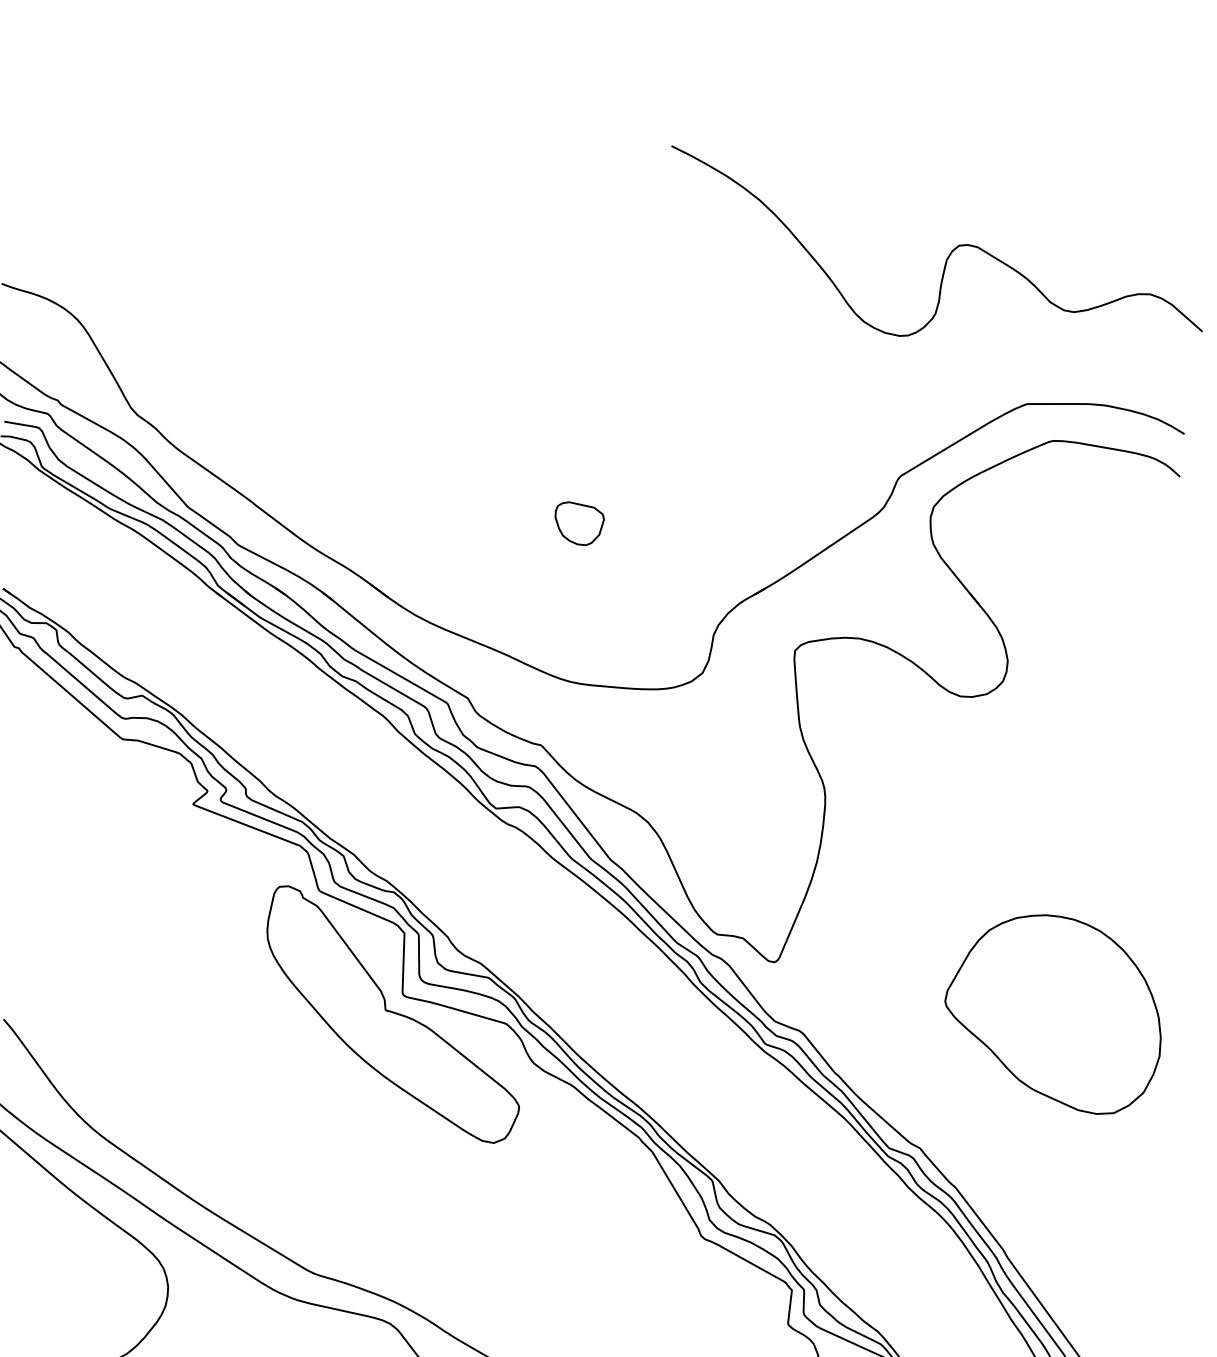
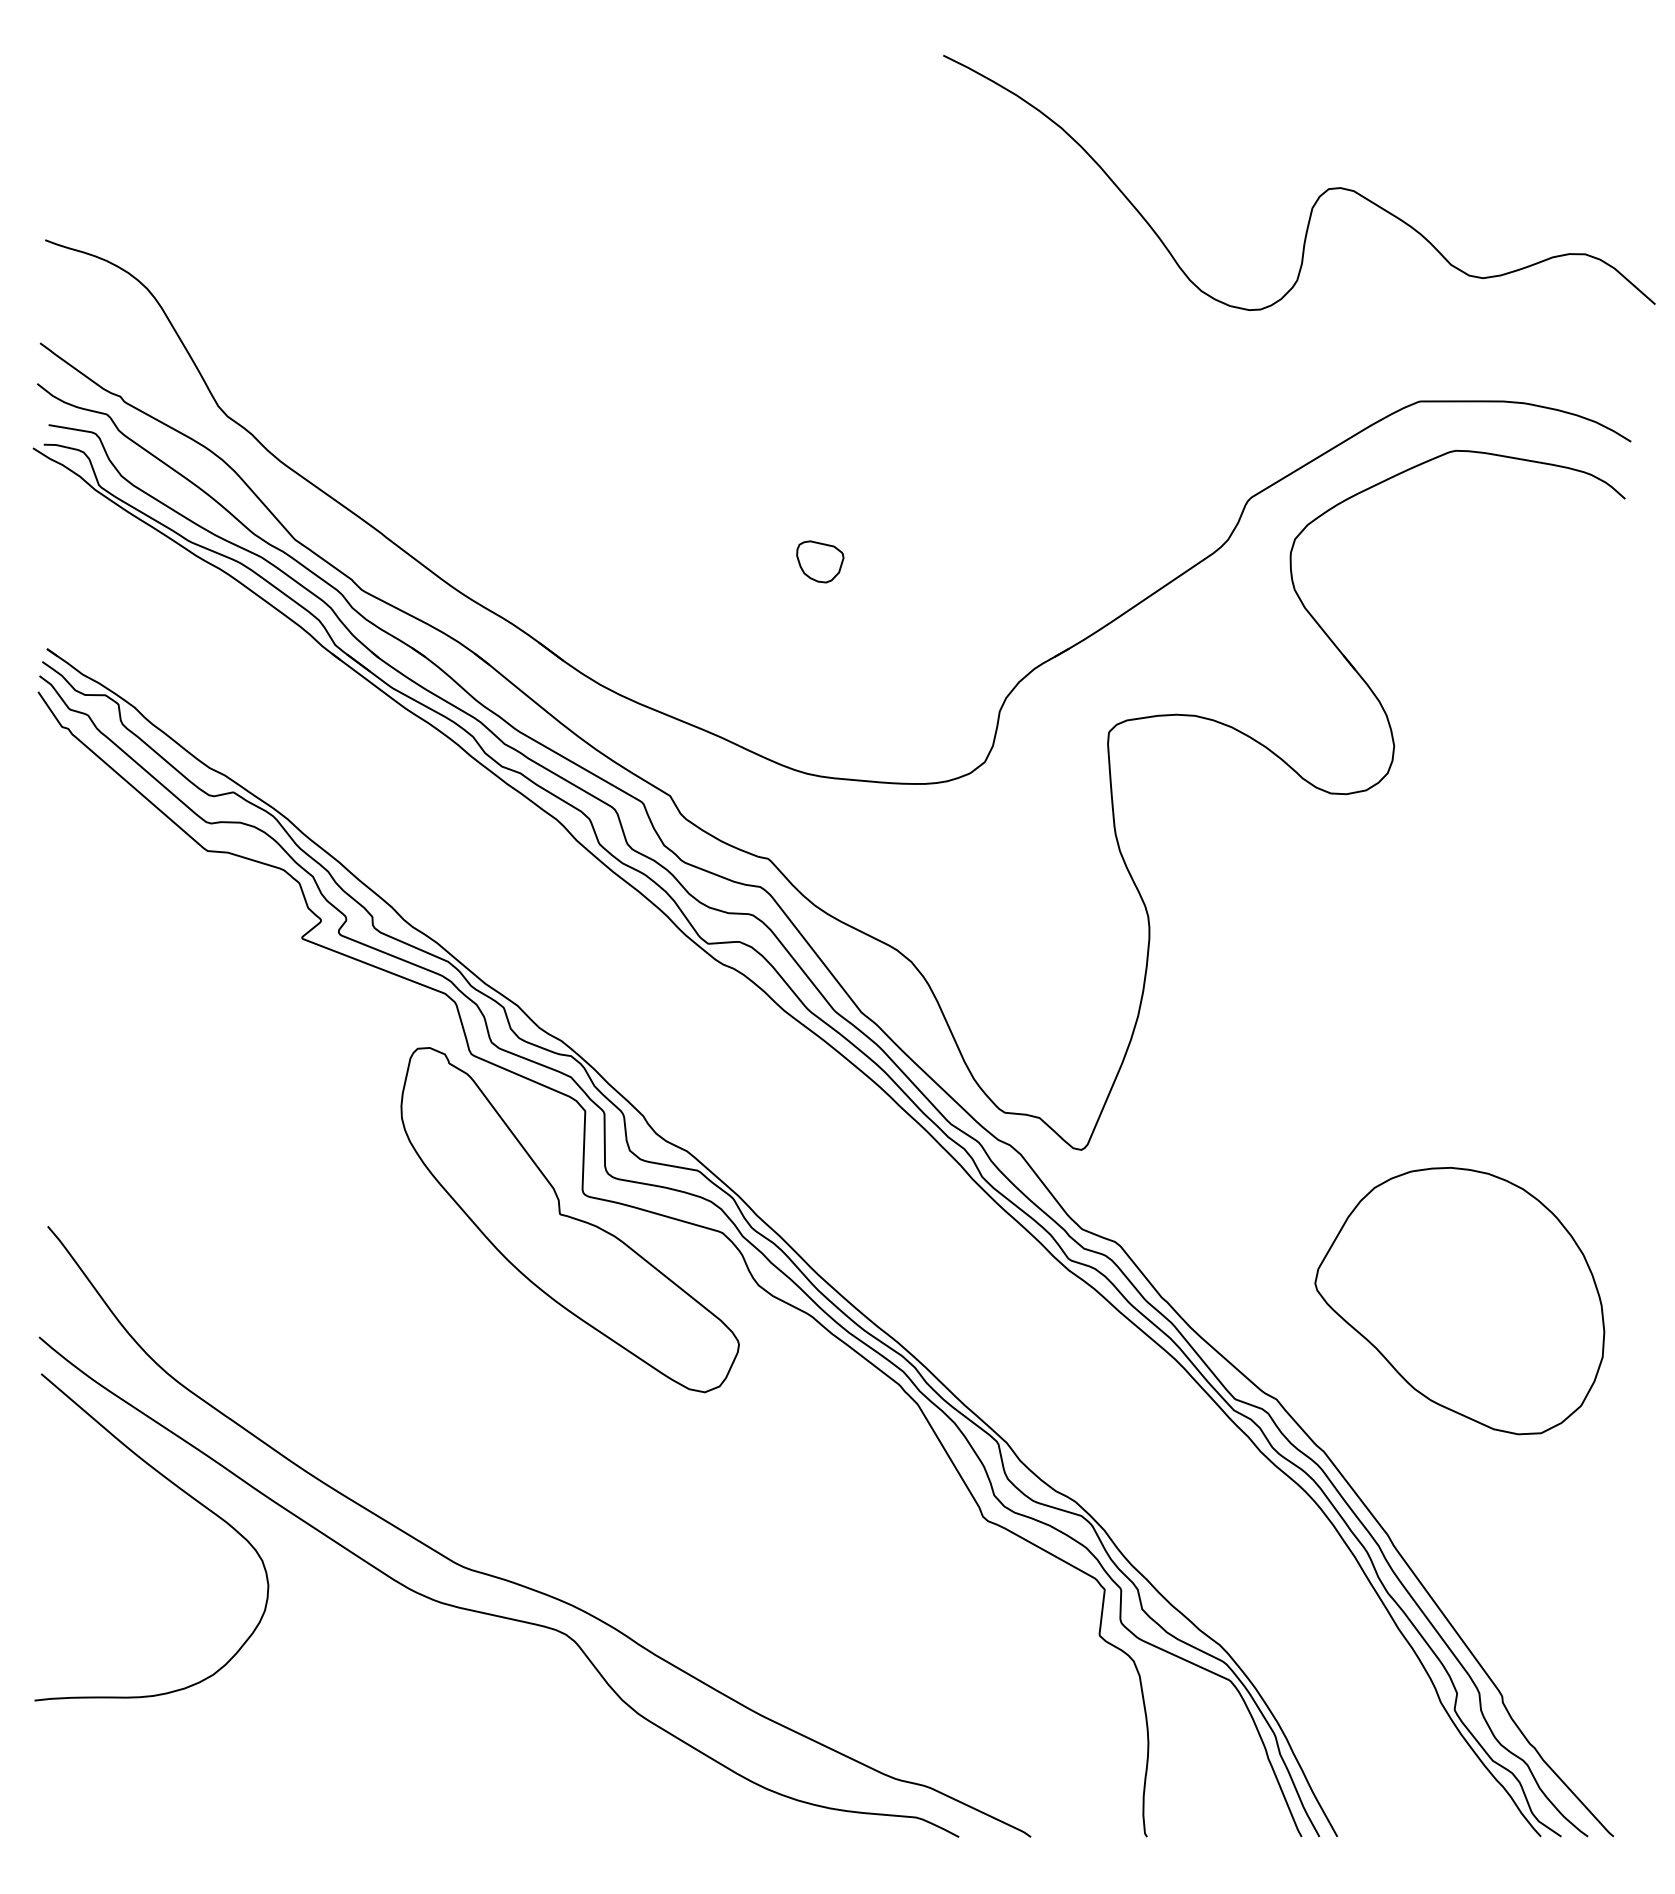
part: (579, 523) -> (820, 561), size x0.71
part: (1052, 1014) -> (1459, 1301), moved

